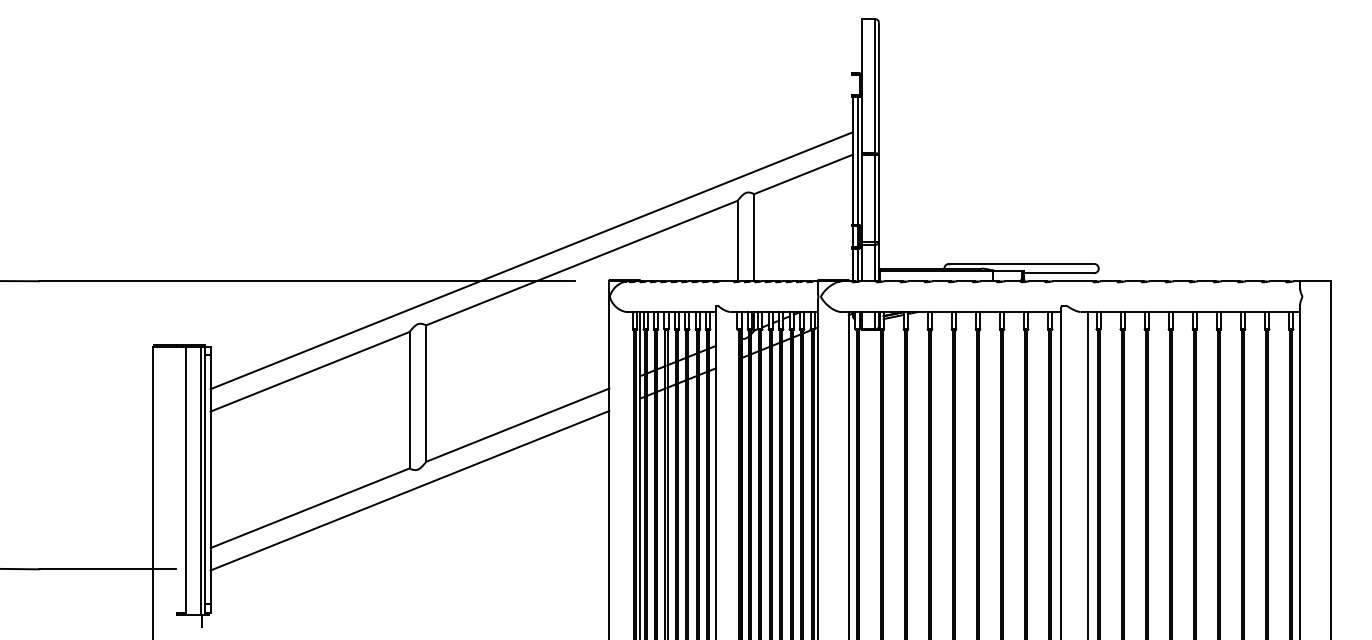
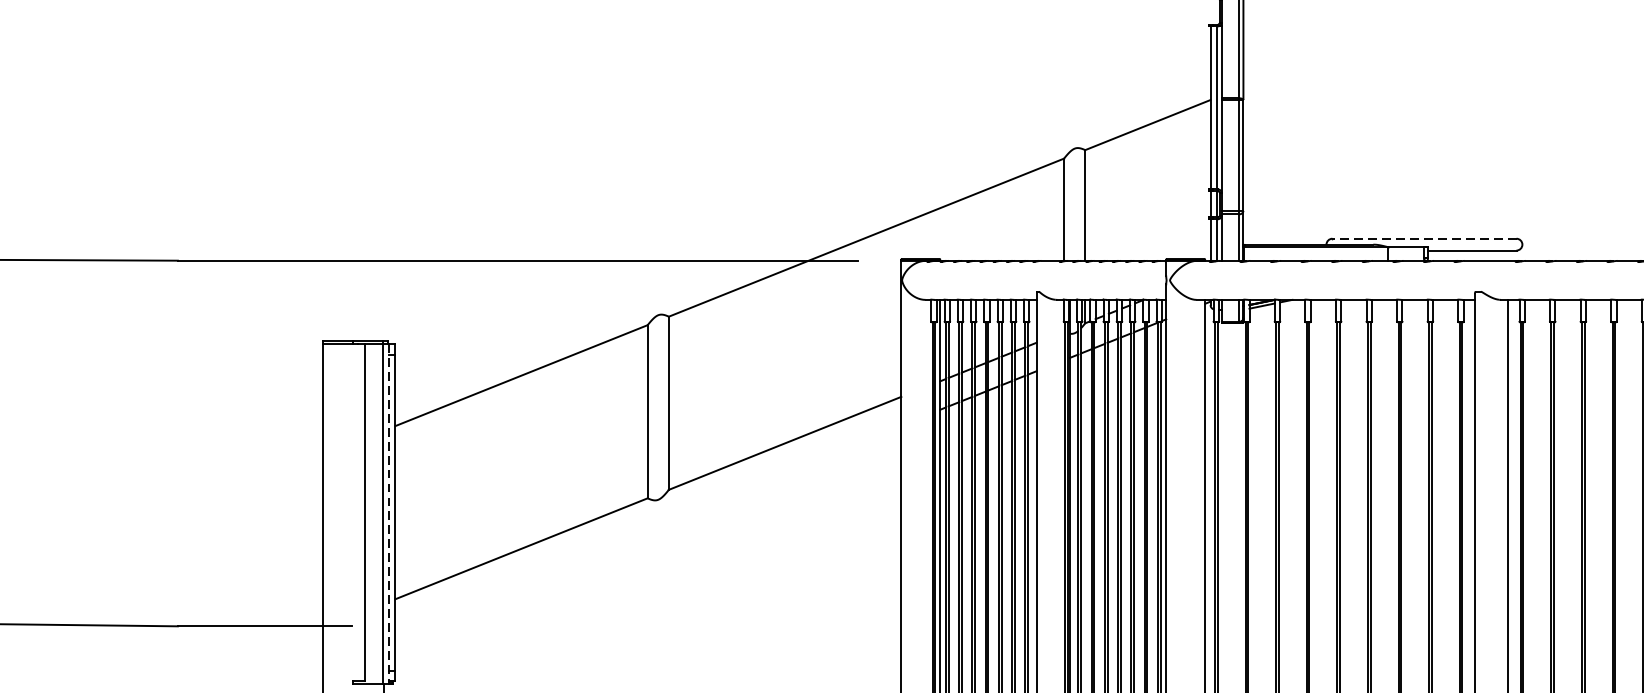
line: (531, 260) -> (802, 234), removed
line: (1021, 263) -> (1424, 238), solid -> dashed
line: (205, 481) -> (388, 514), solid -> dashed
line: (409, 490) -> (647, 526), removed

